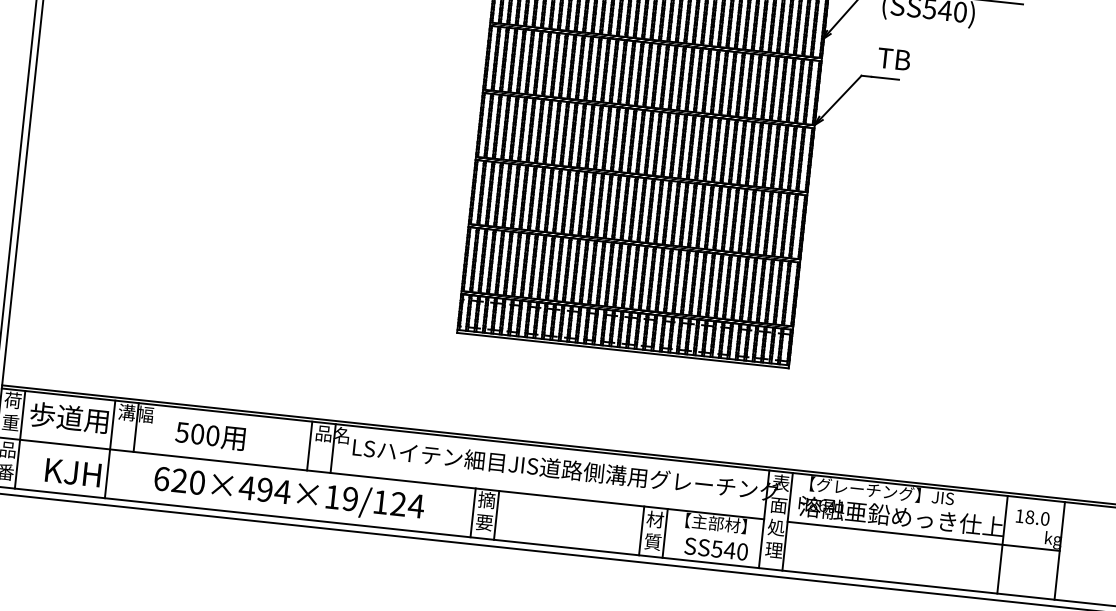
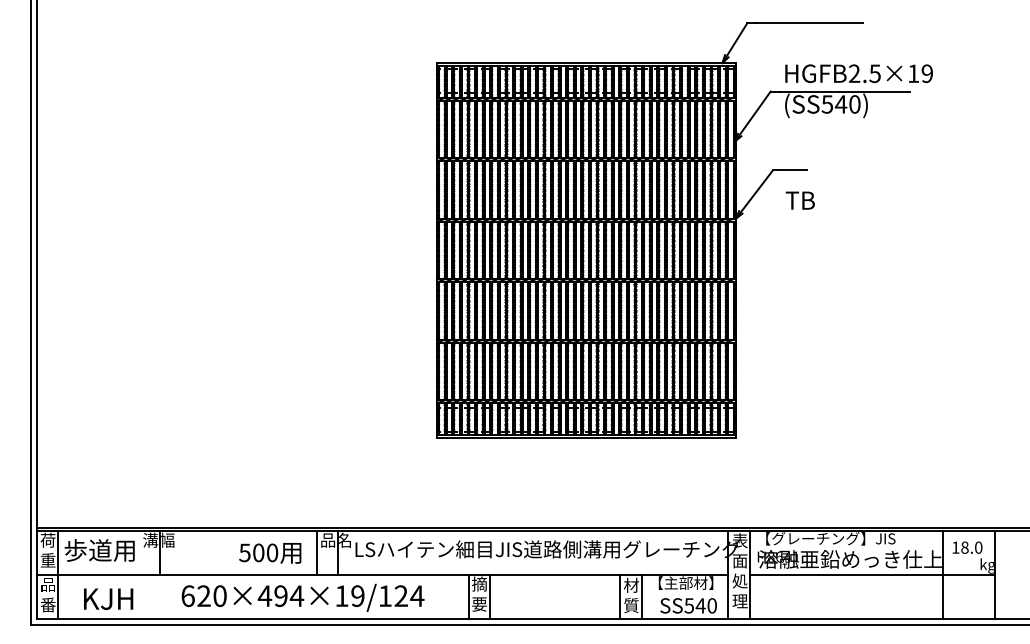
text: (893, 58) -> (799, 200), moved
text: (210, 436) -> (270, 553), moved
line: (110, 449) -> (139, 574), removed

